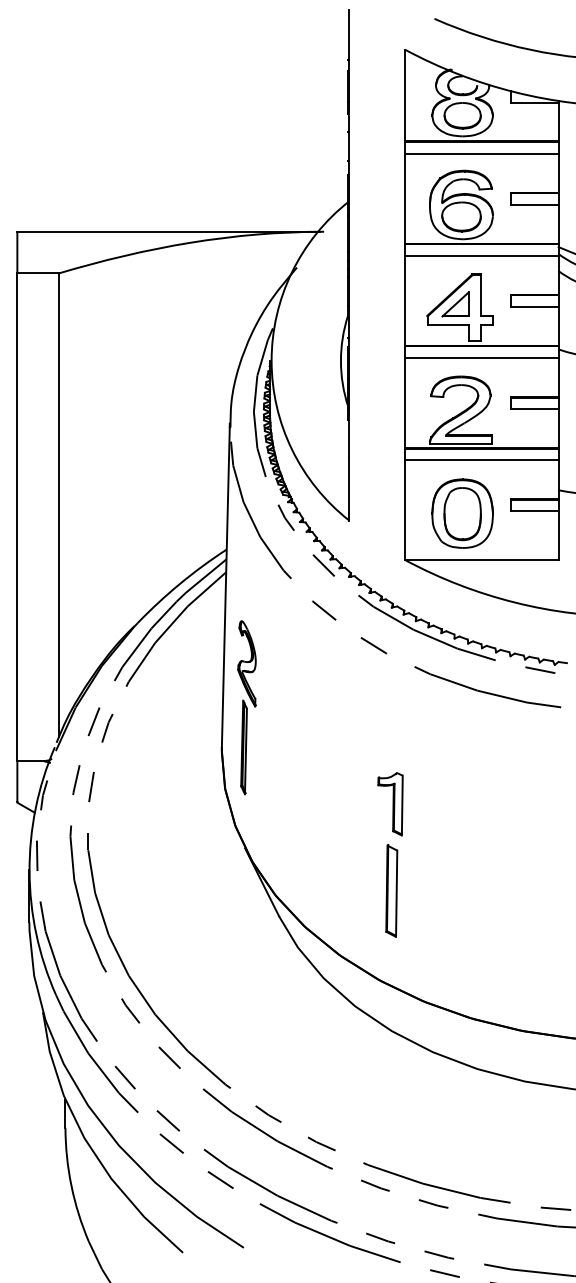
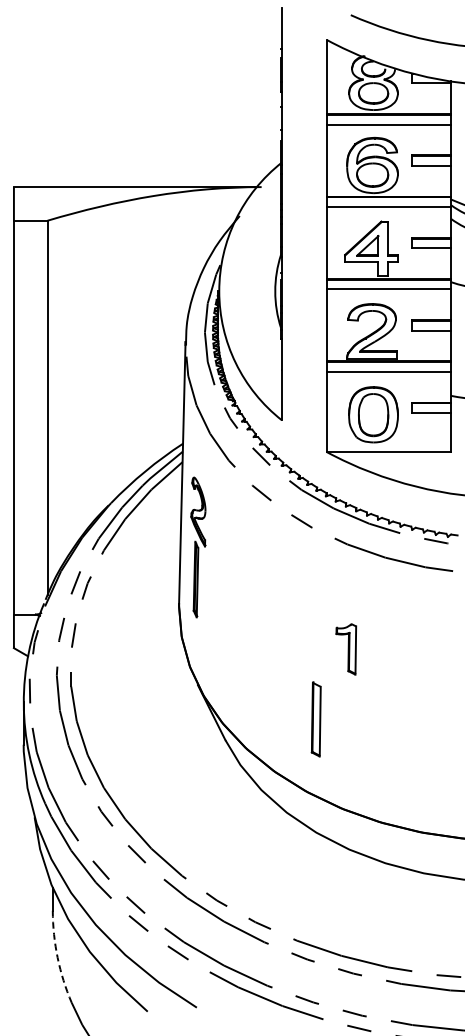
part: (247, 707) -> (198, 547), moved
part: (390, 804) -> (346, 649), moved
arc: (71, 1185) -> (57, 957), solid -> dashed

